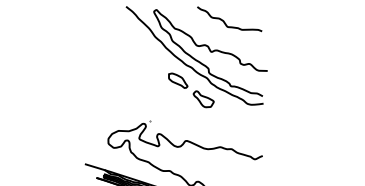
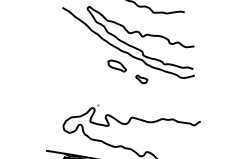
part: (203, 99) -> (141, 79), size x0.6

